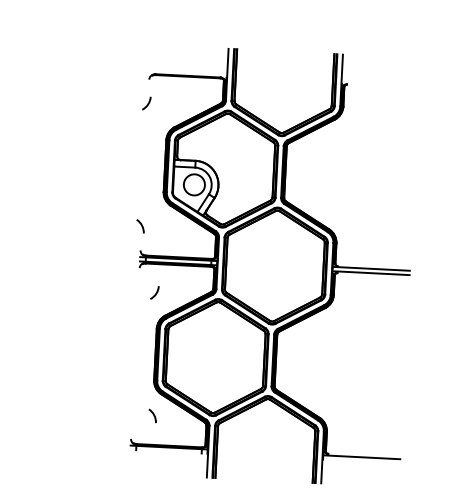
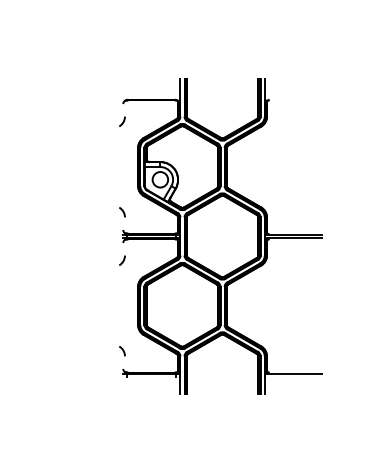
arc: (155, 292) -> (122, 260), moved
arc: (152, 416) -> (122, 351), moved

